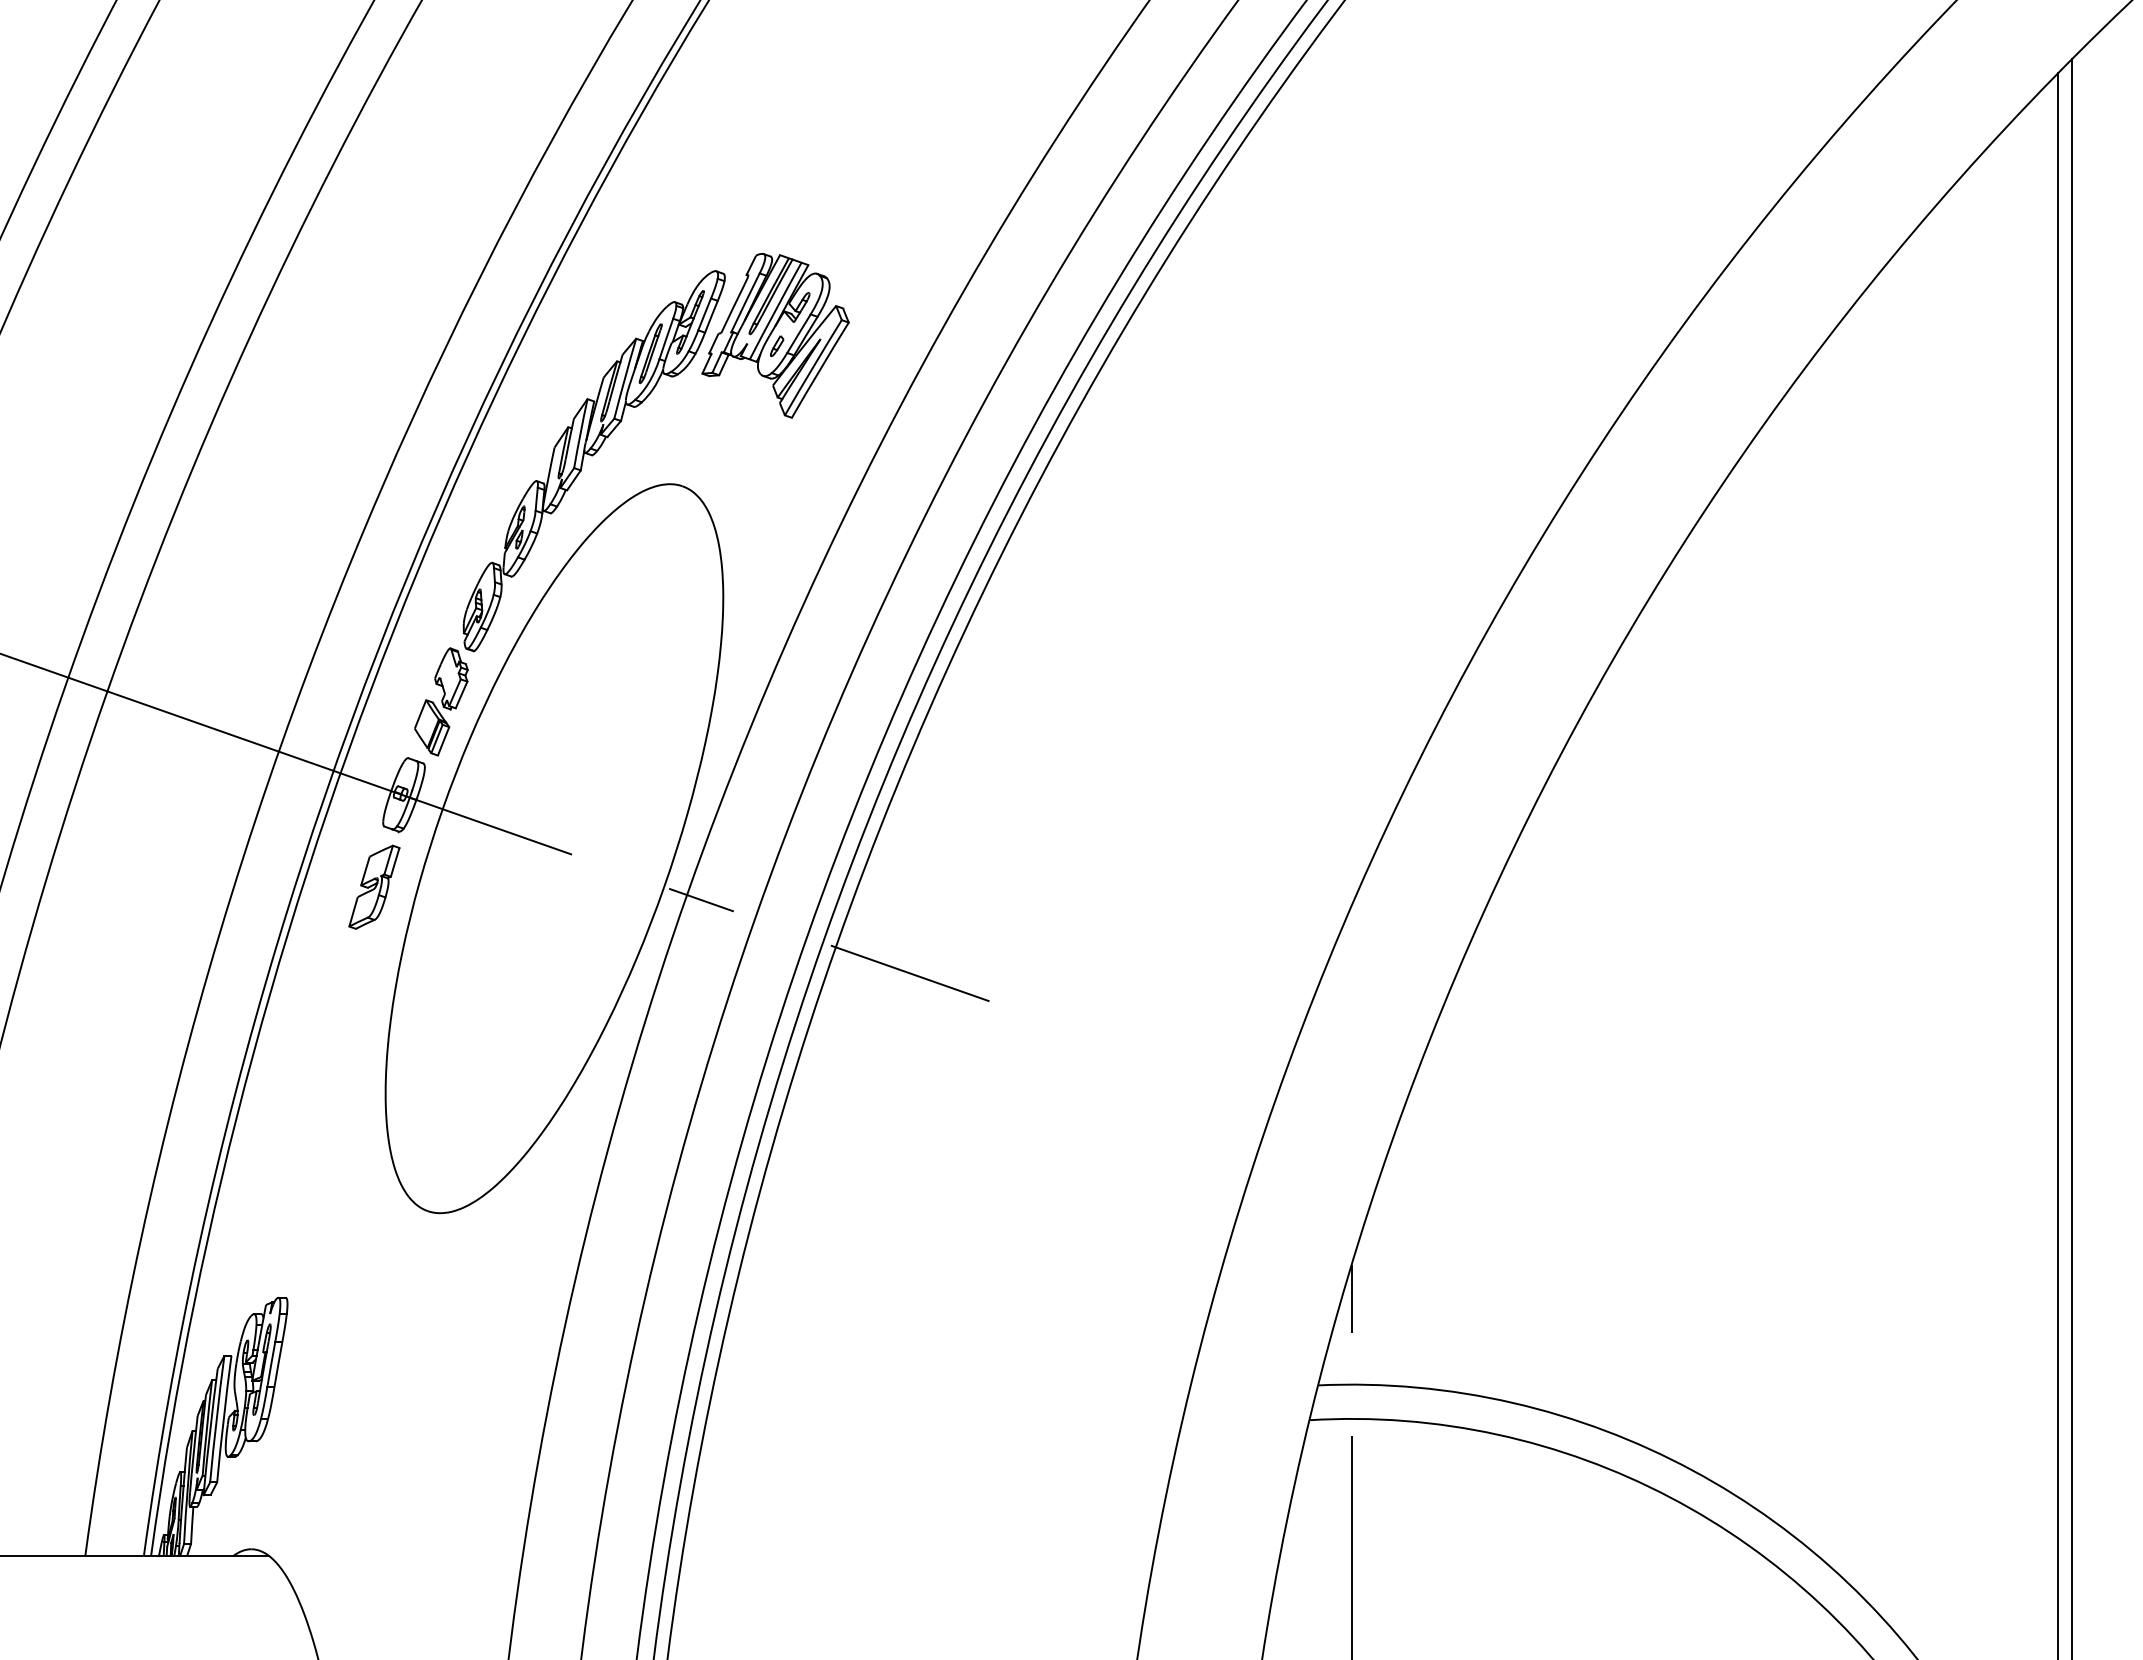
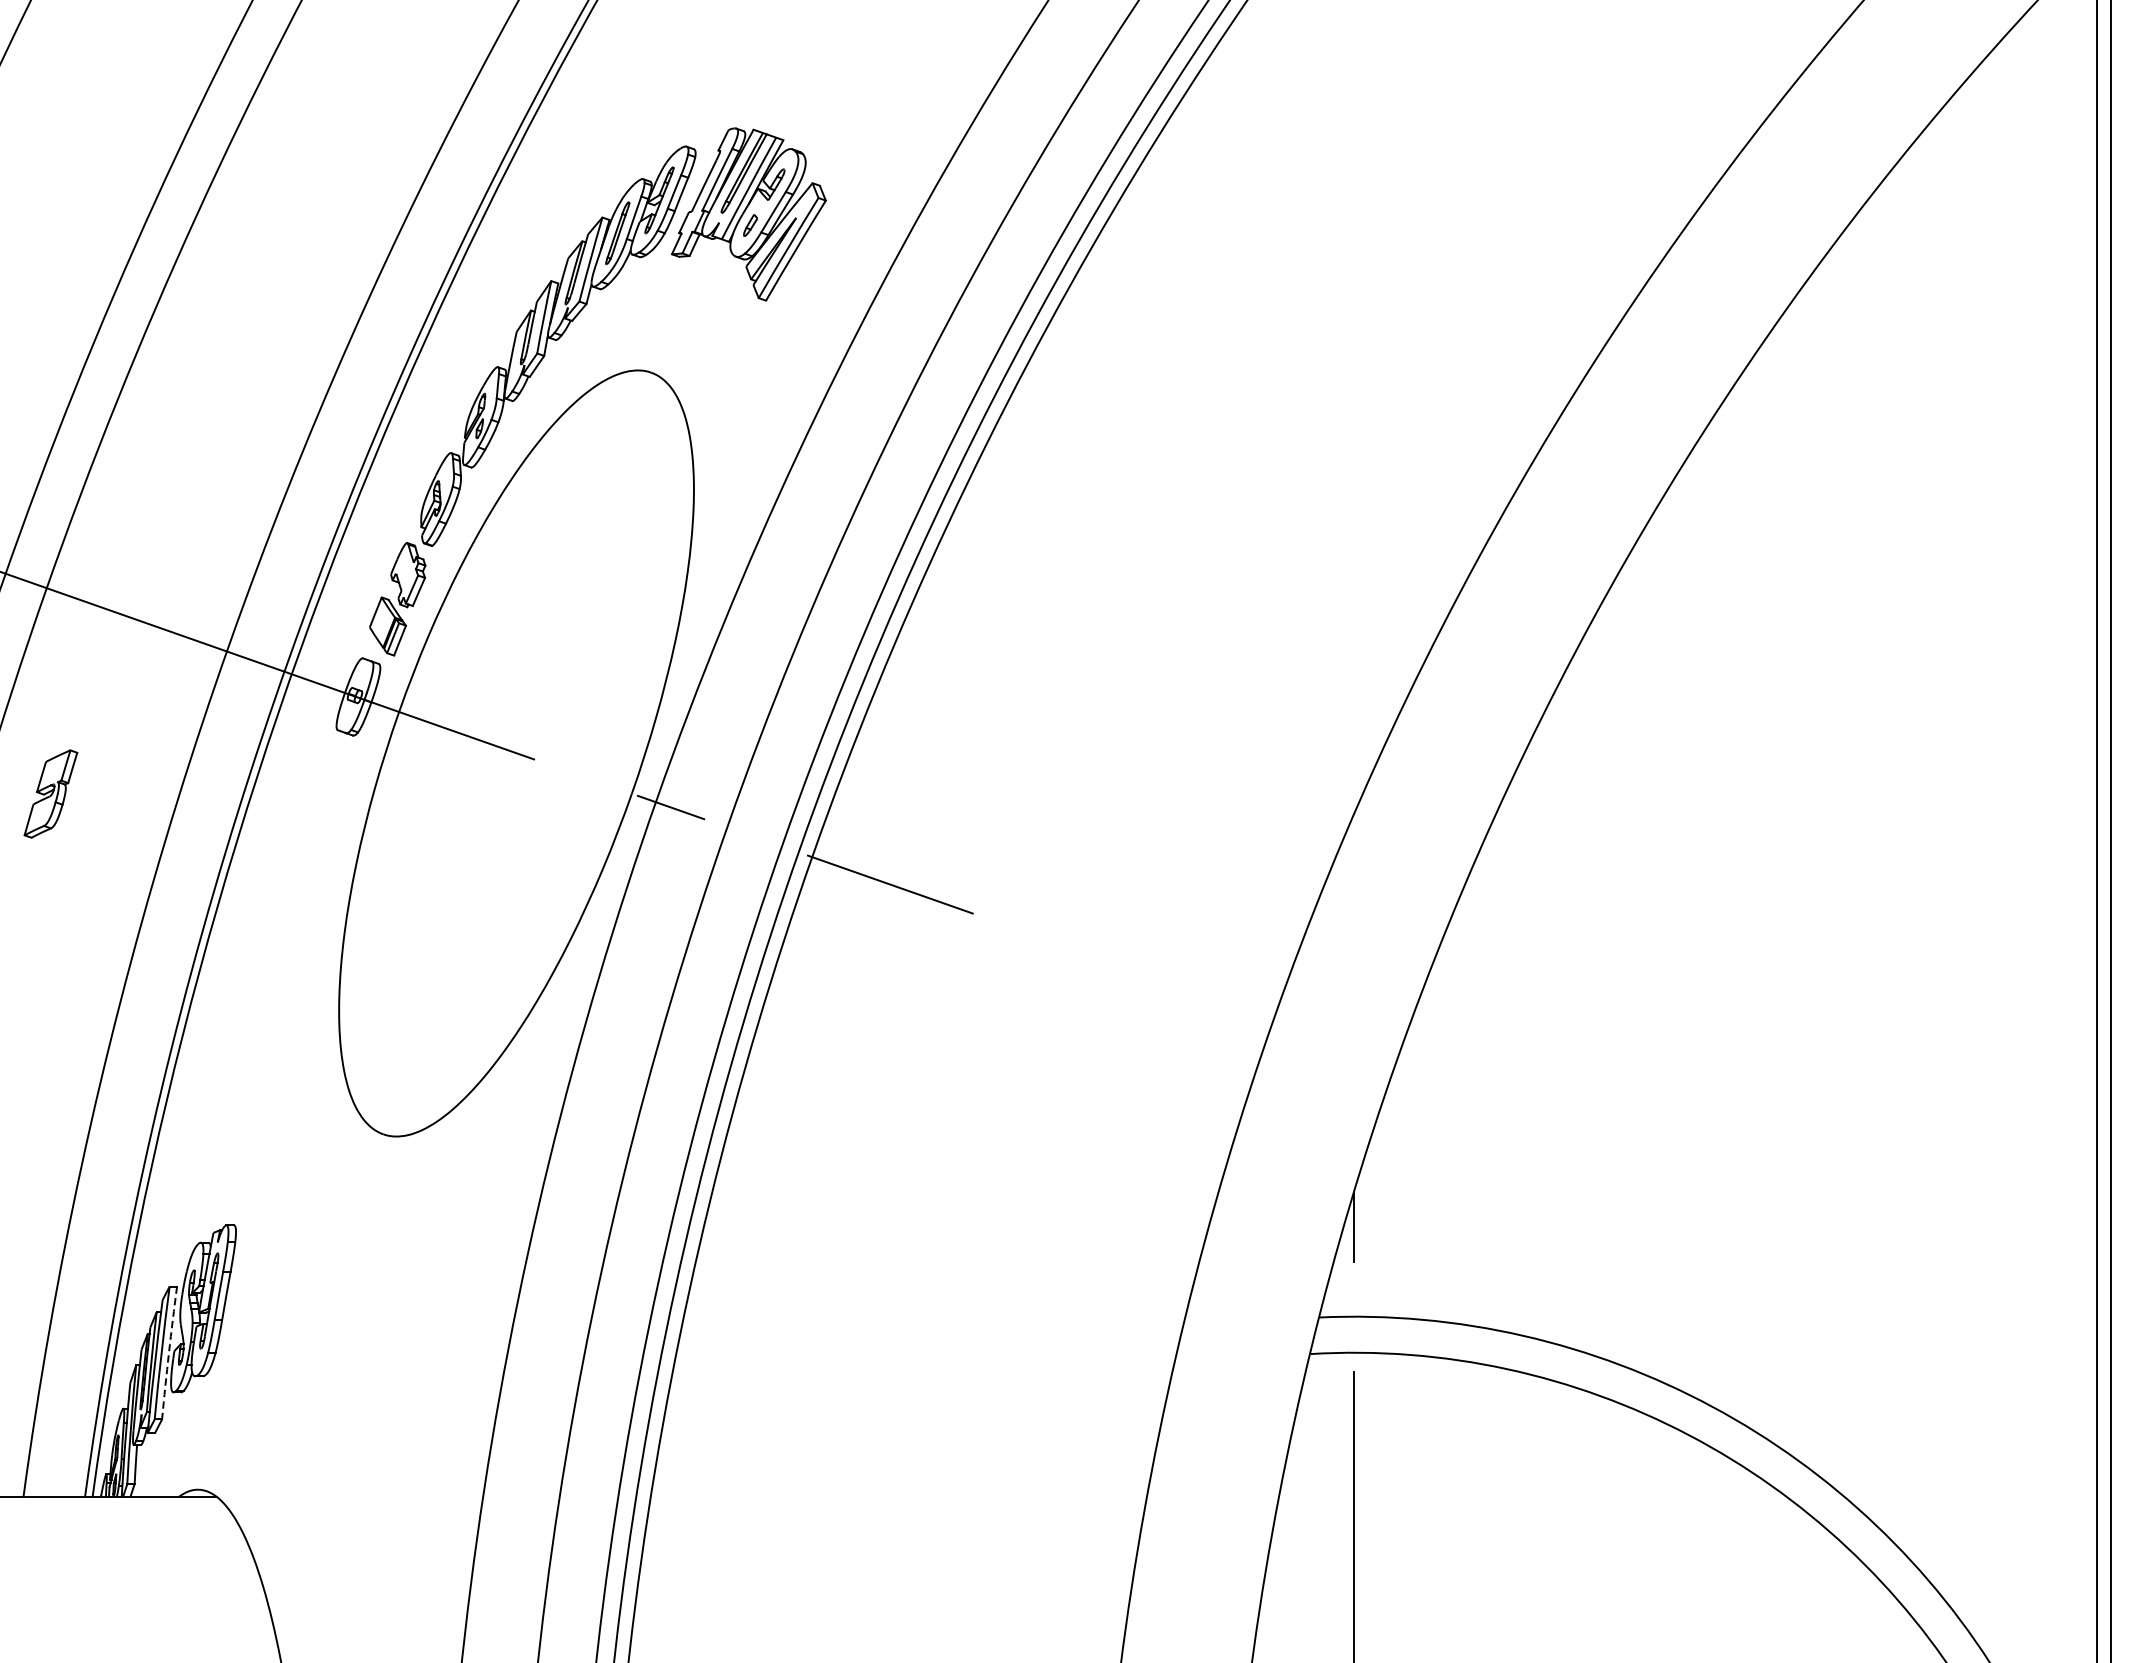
part: (374, 886) -> (51, 793), moved
arc: (223, 1419) -> (168, 1353), solid -> dashed

